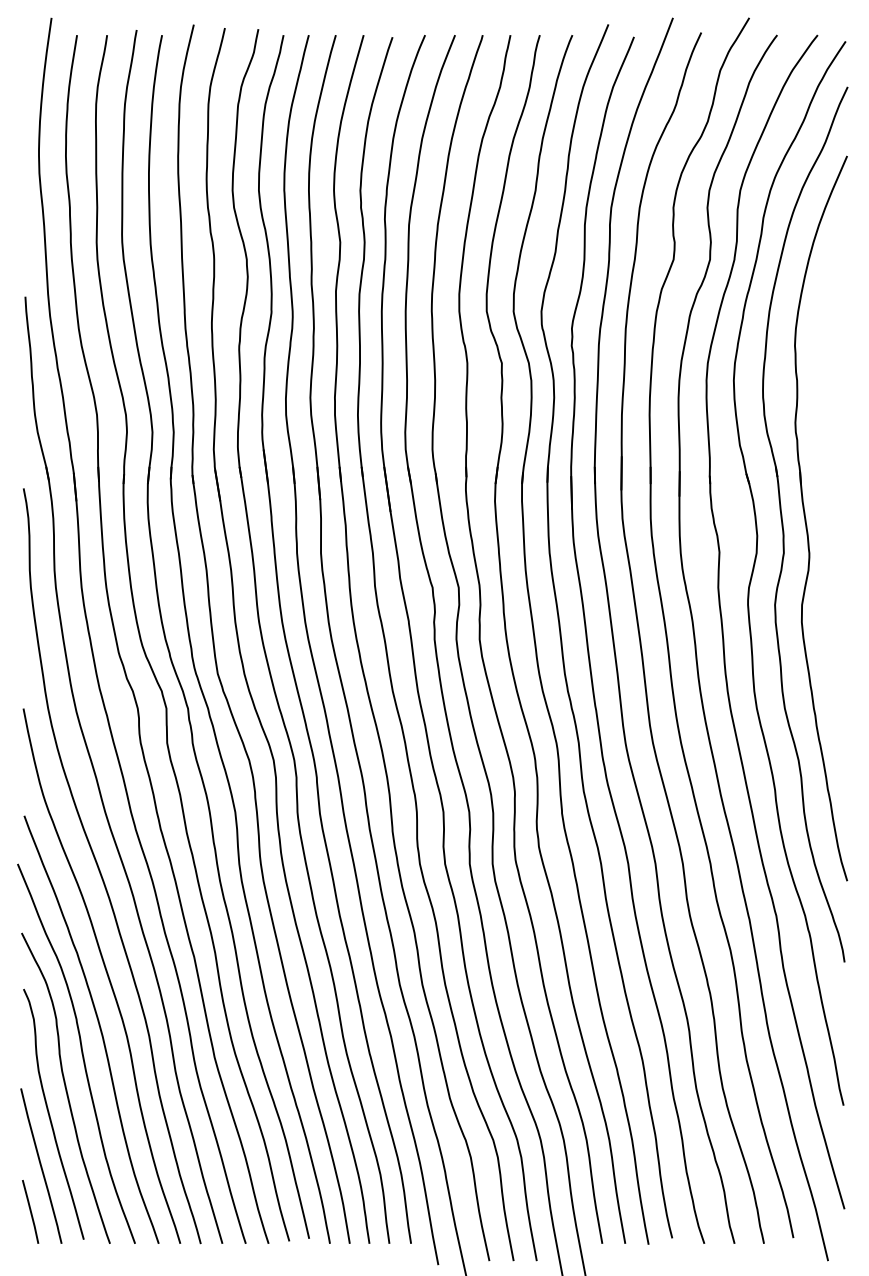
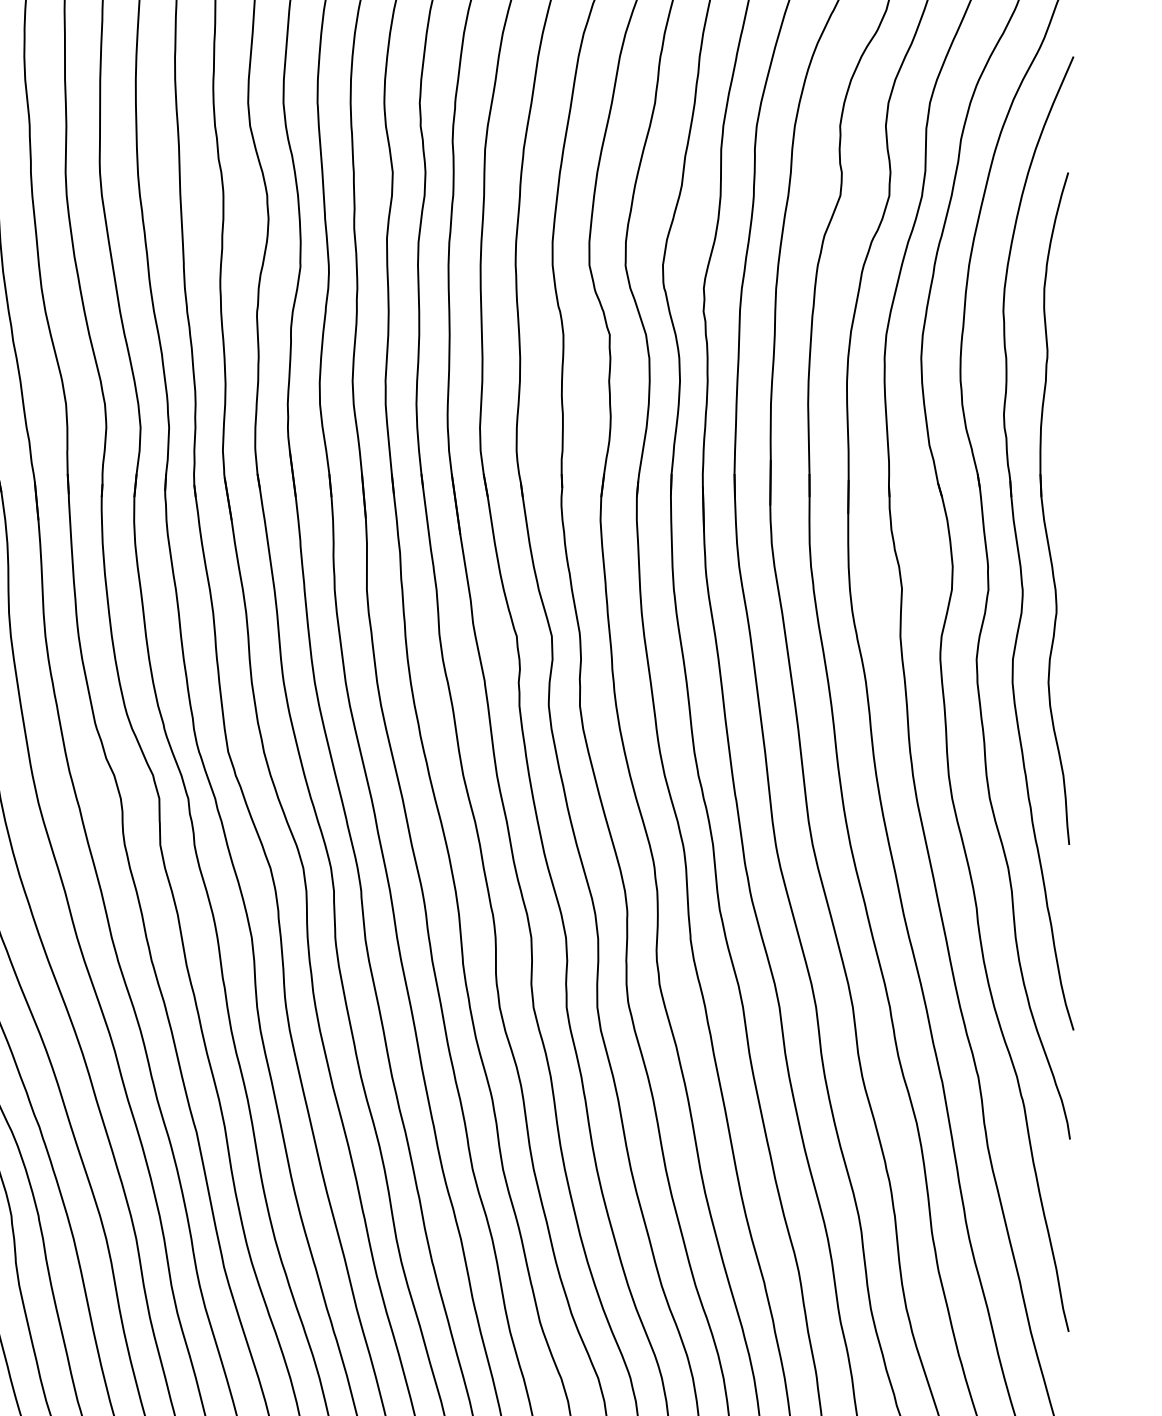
part: (825, 492) -> (1044, 508), added

